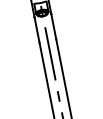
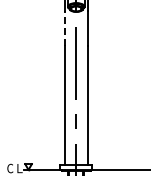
line: (36, 29) -> (64, 27), solid -> dashed

